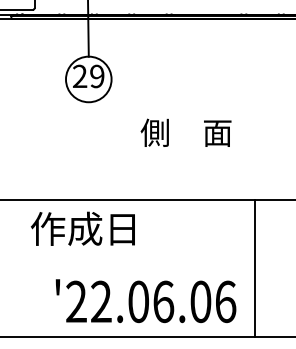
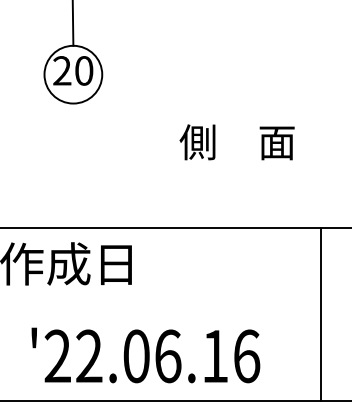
text: (97, 76) -> (84, 70), 29 -> 20
text: (185, 132) -> (236, 141), moved
line: (254, 268) -> (321, 314), moved
text: (200, 301) -> (214, 355), '22.06.06 -> '22.06.16

